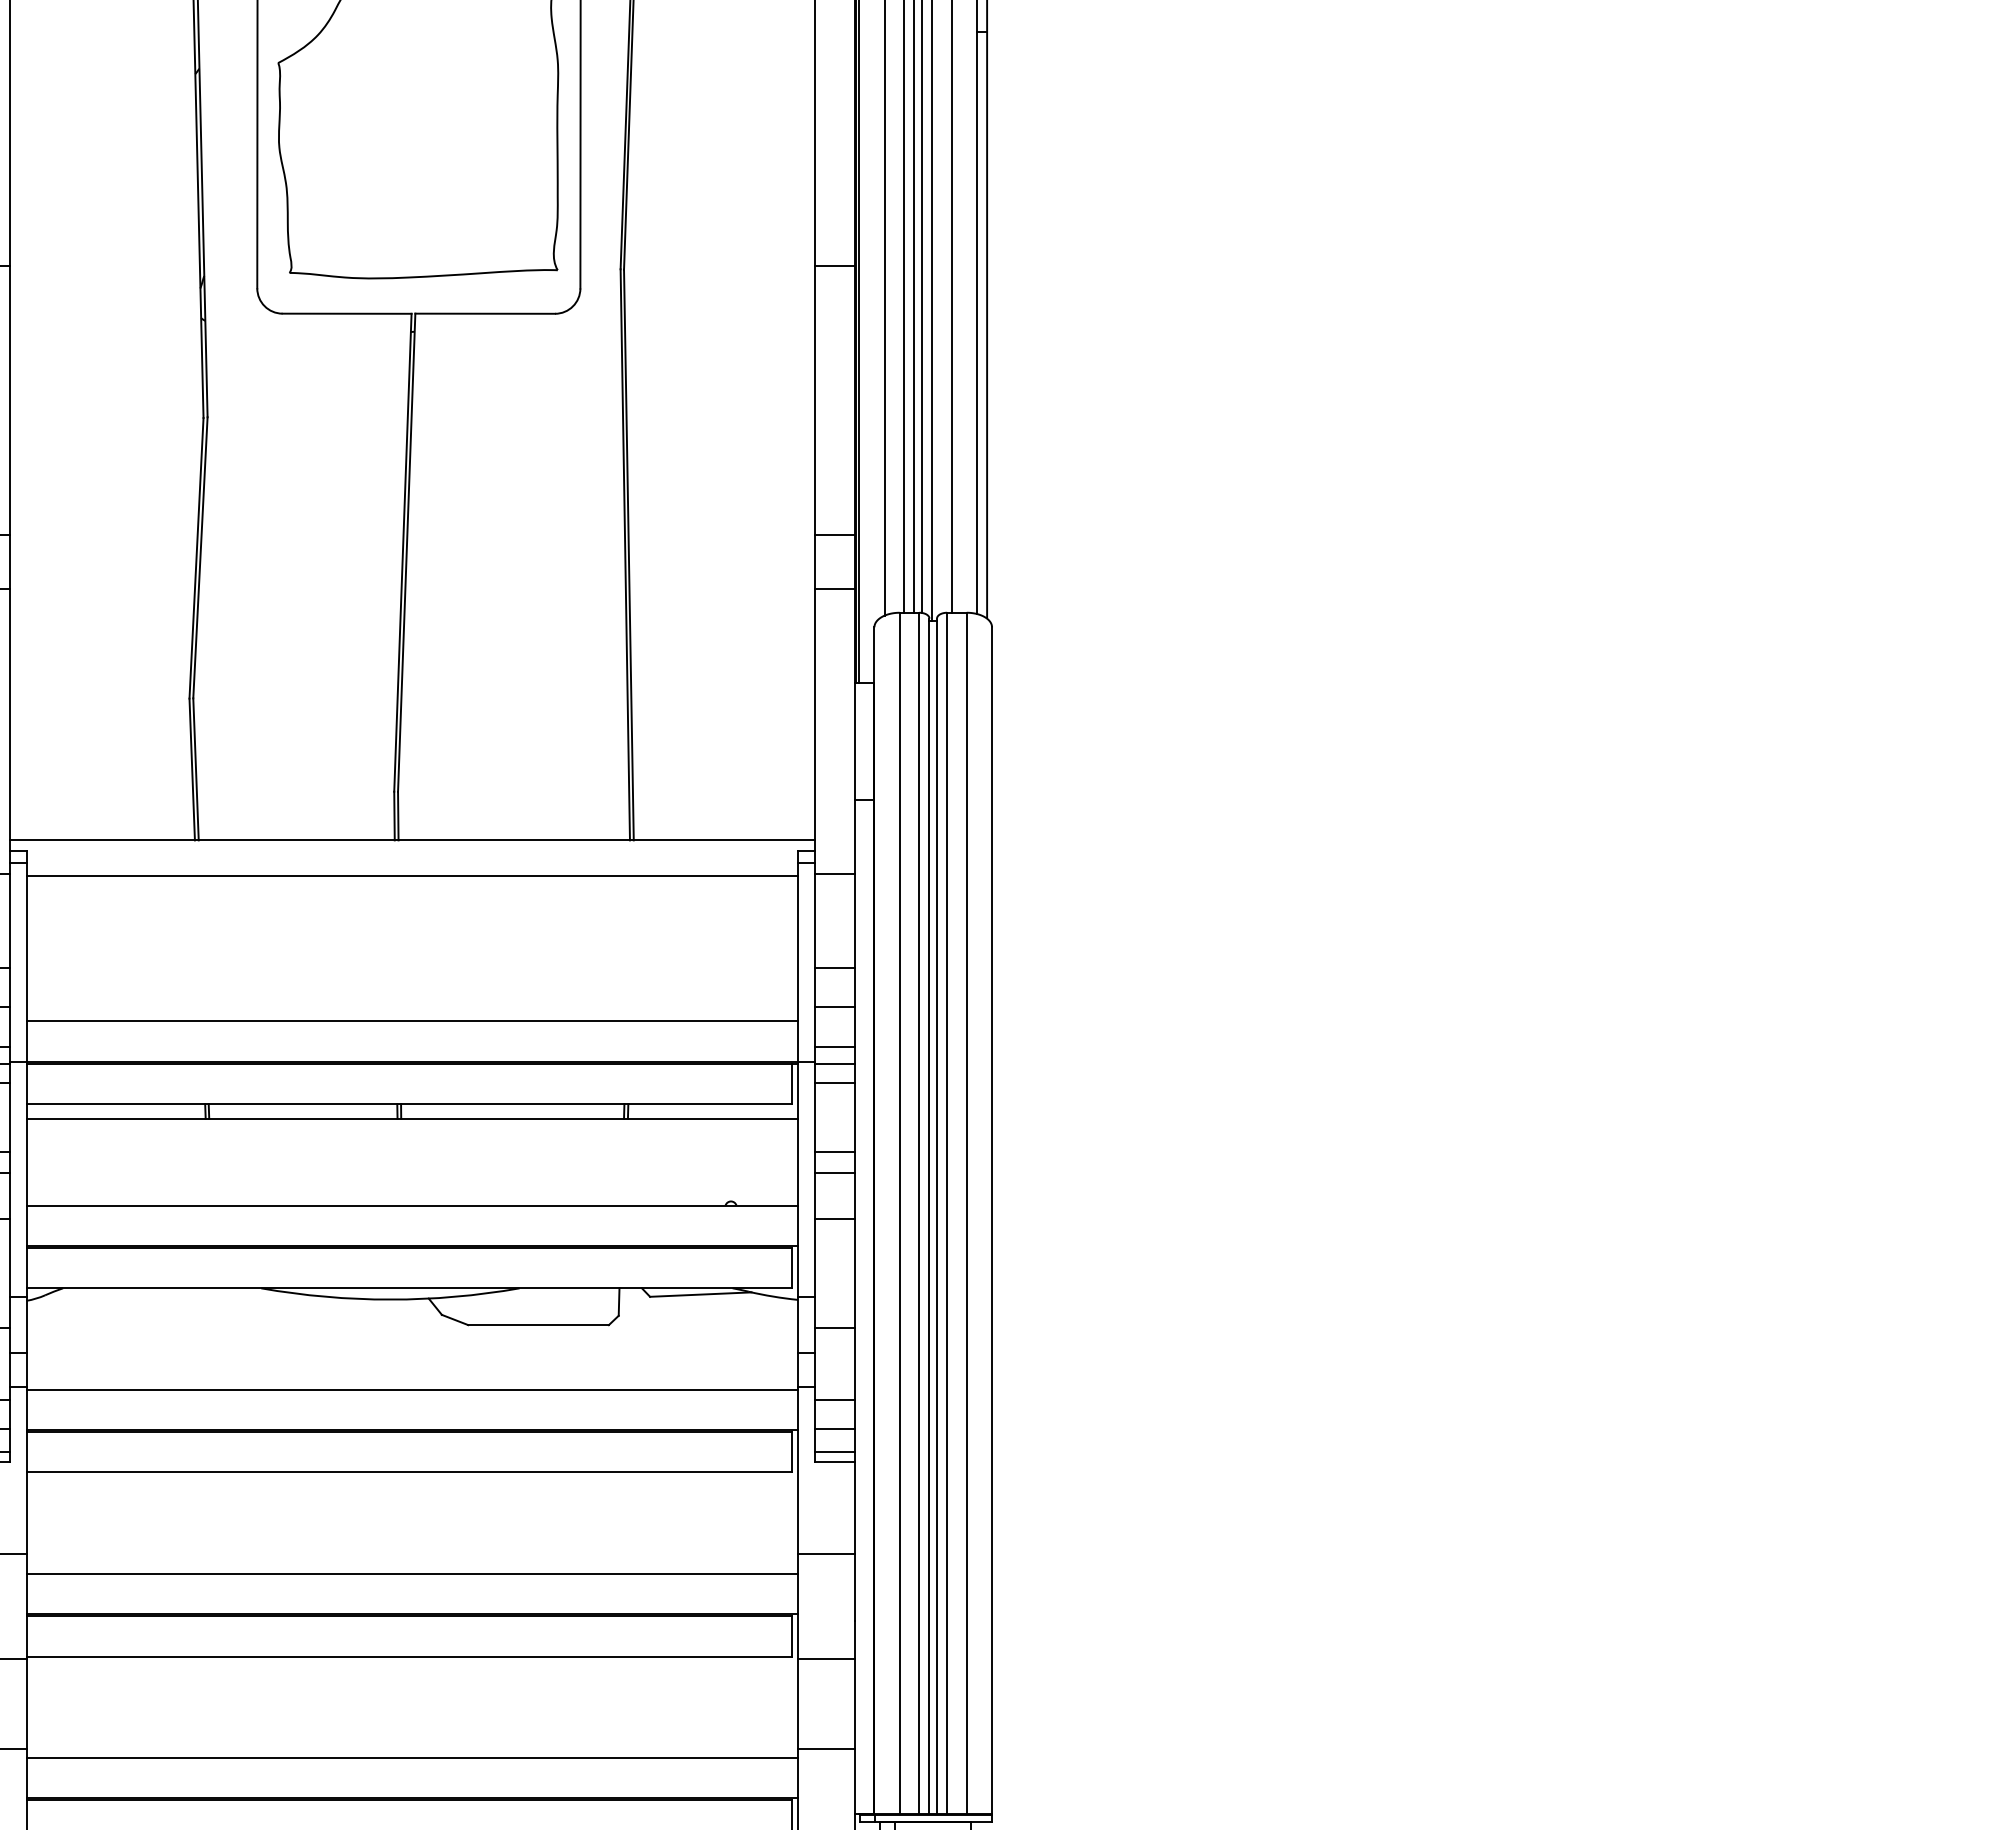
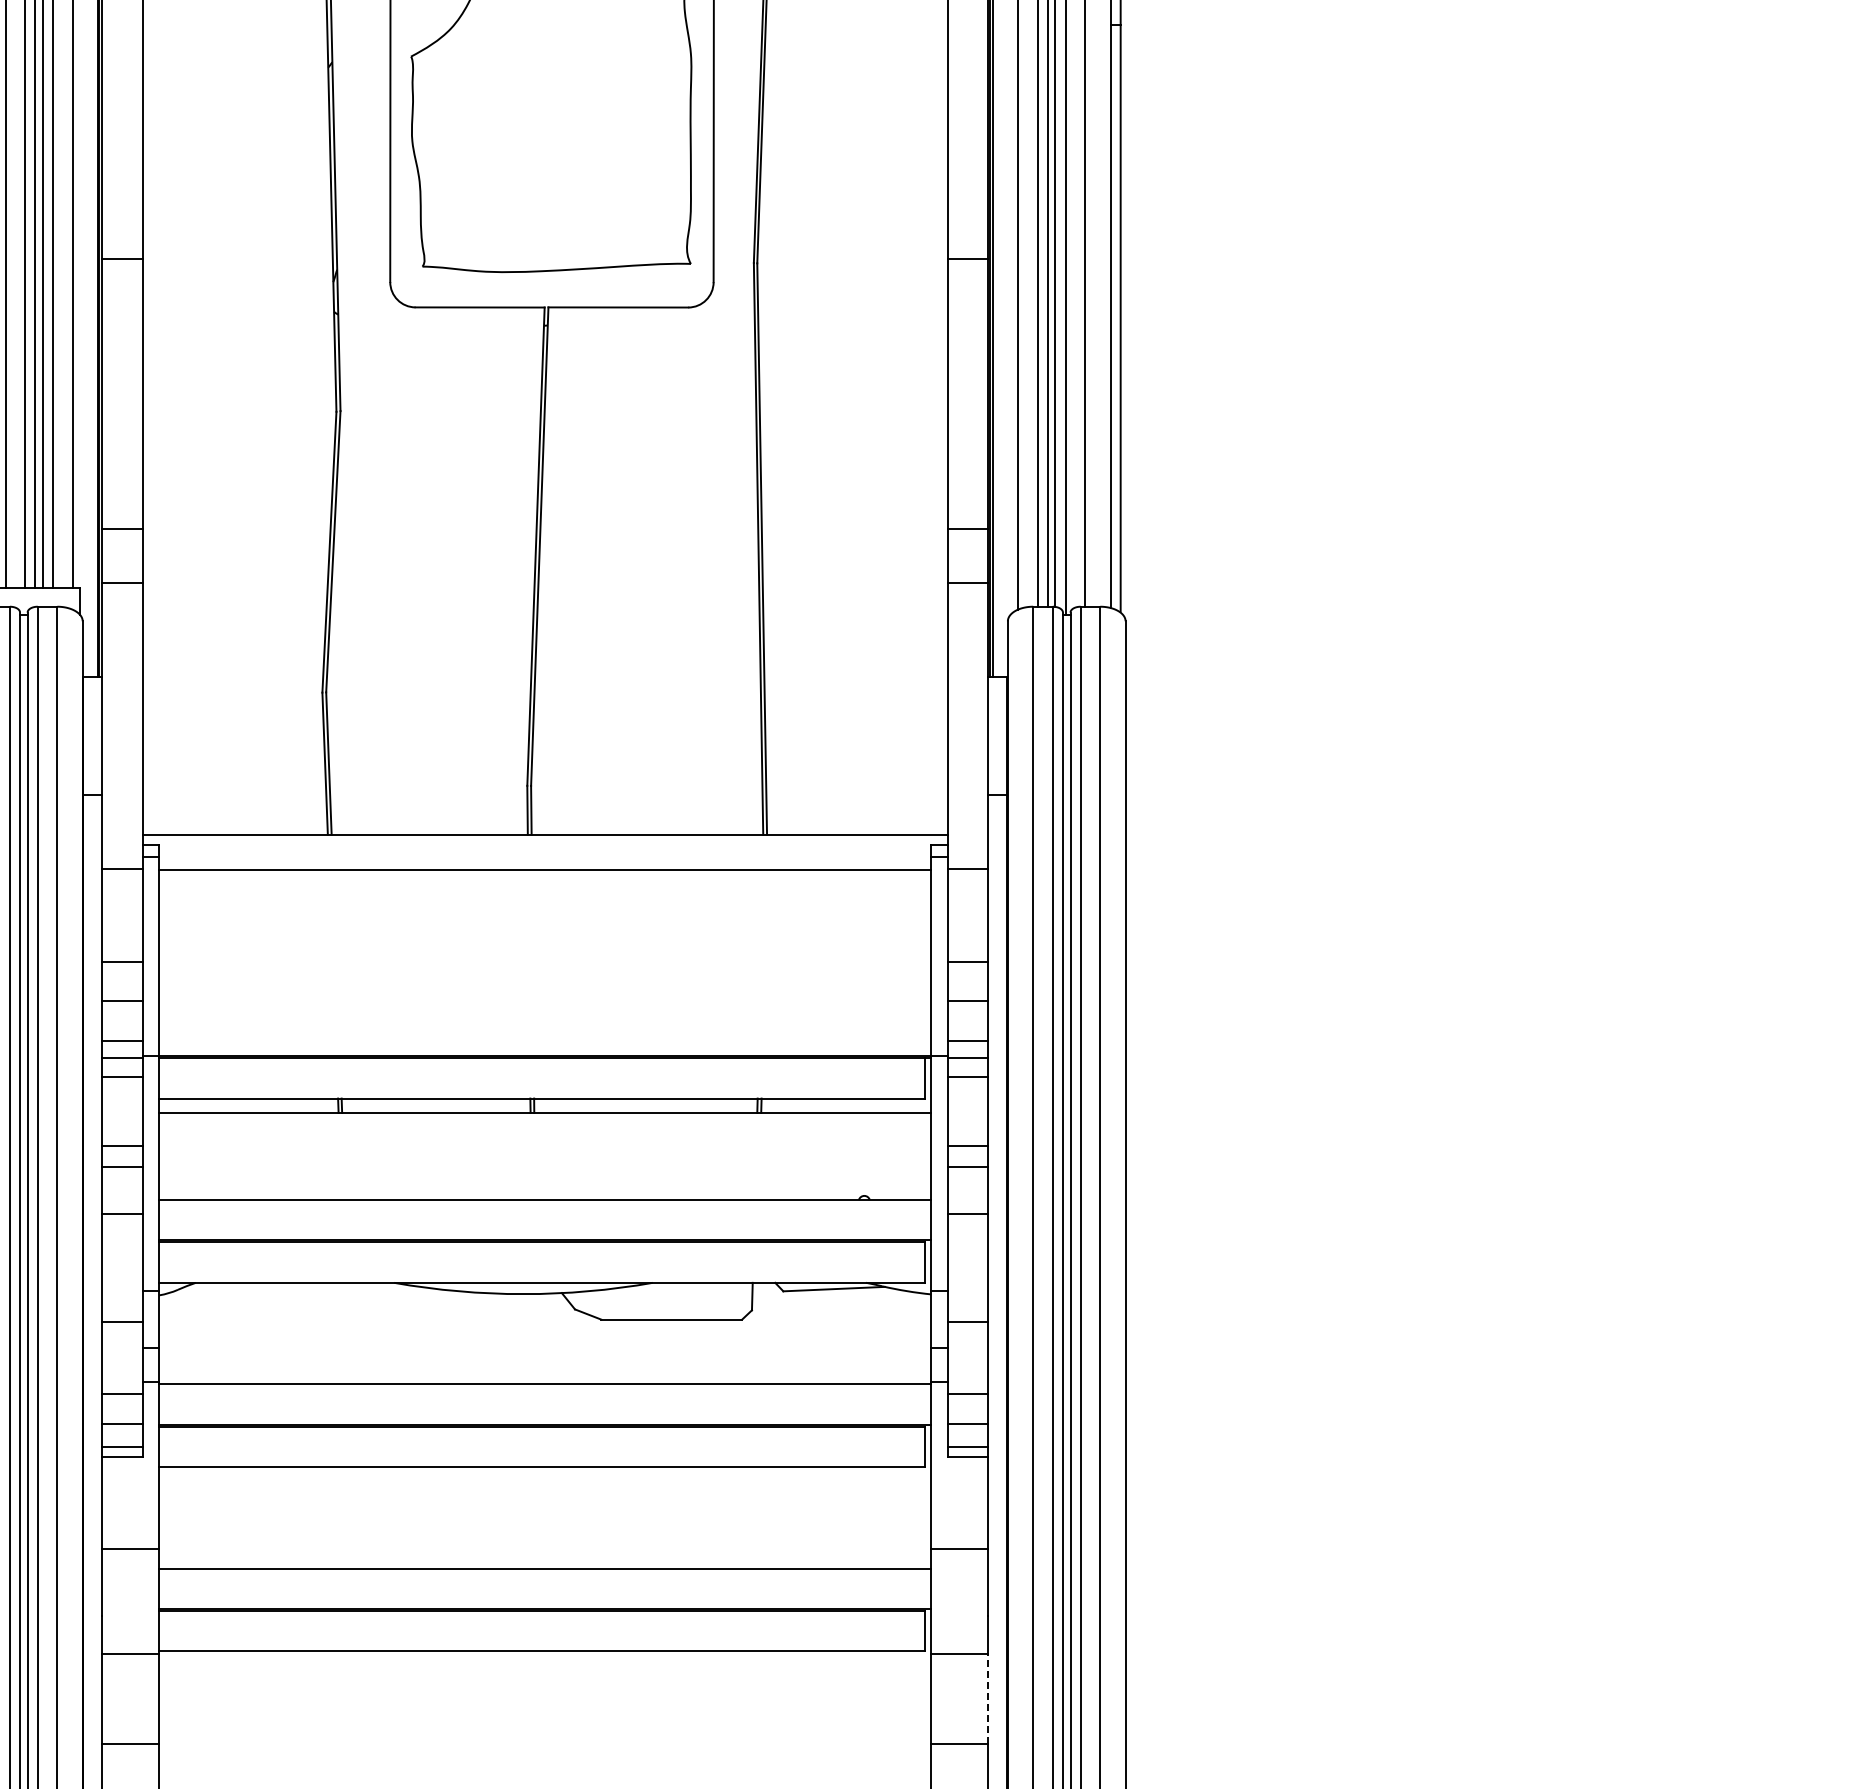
line: (412, 1021) -> (545, 1015), removed
line: (854, 1703) -> (987, 1698), solid -> dashed
line: (412, 1757) -> (545, 1752), removed

